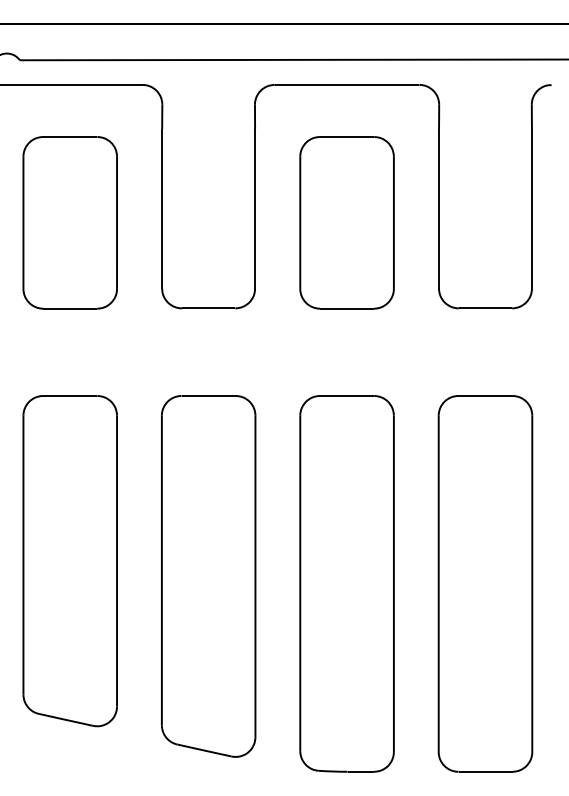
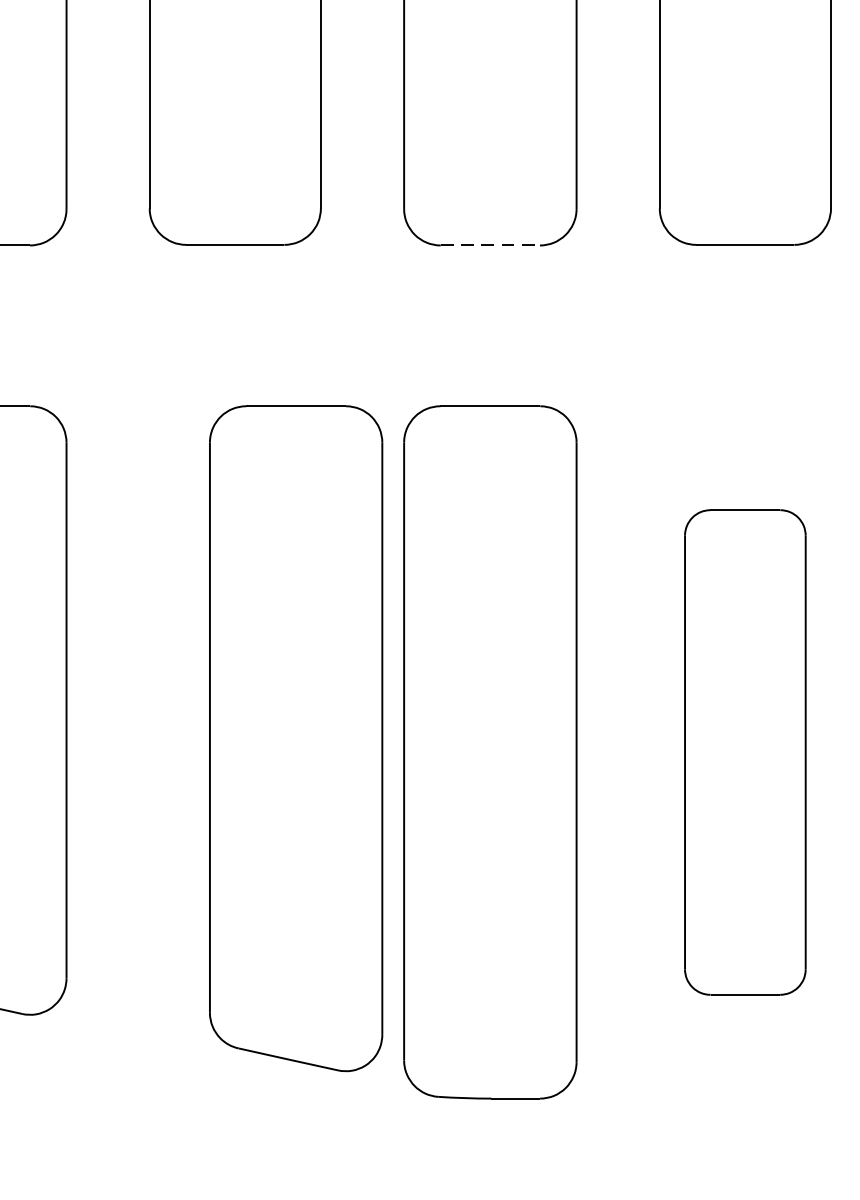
line: (347, 308) -> (491, 245), solid -> dashed
part: (208, 576) -> (295, 738), moved
part: (485, 583) -> (745, 751), size x0.7

